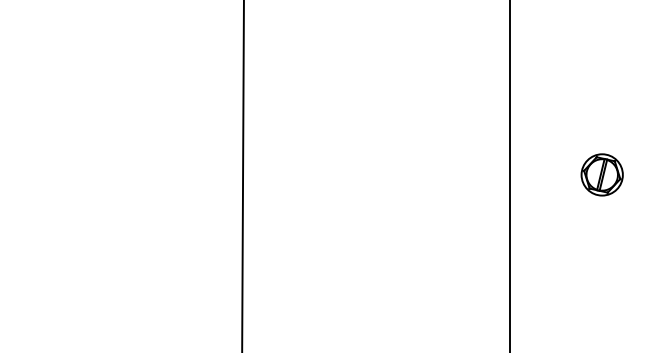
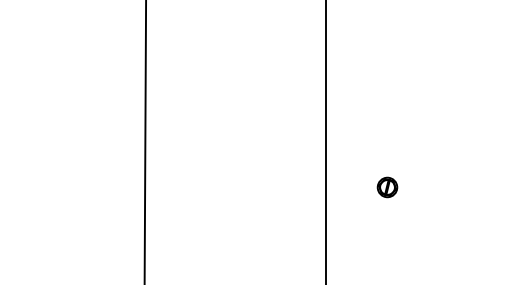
part: (602, 175) -> (387, 187), size x0.7

